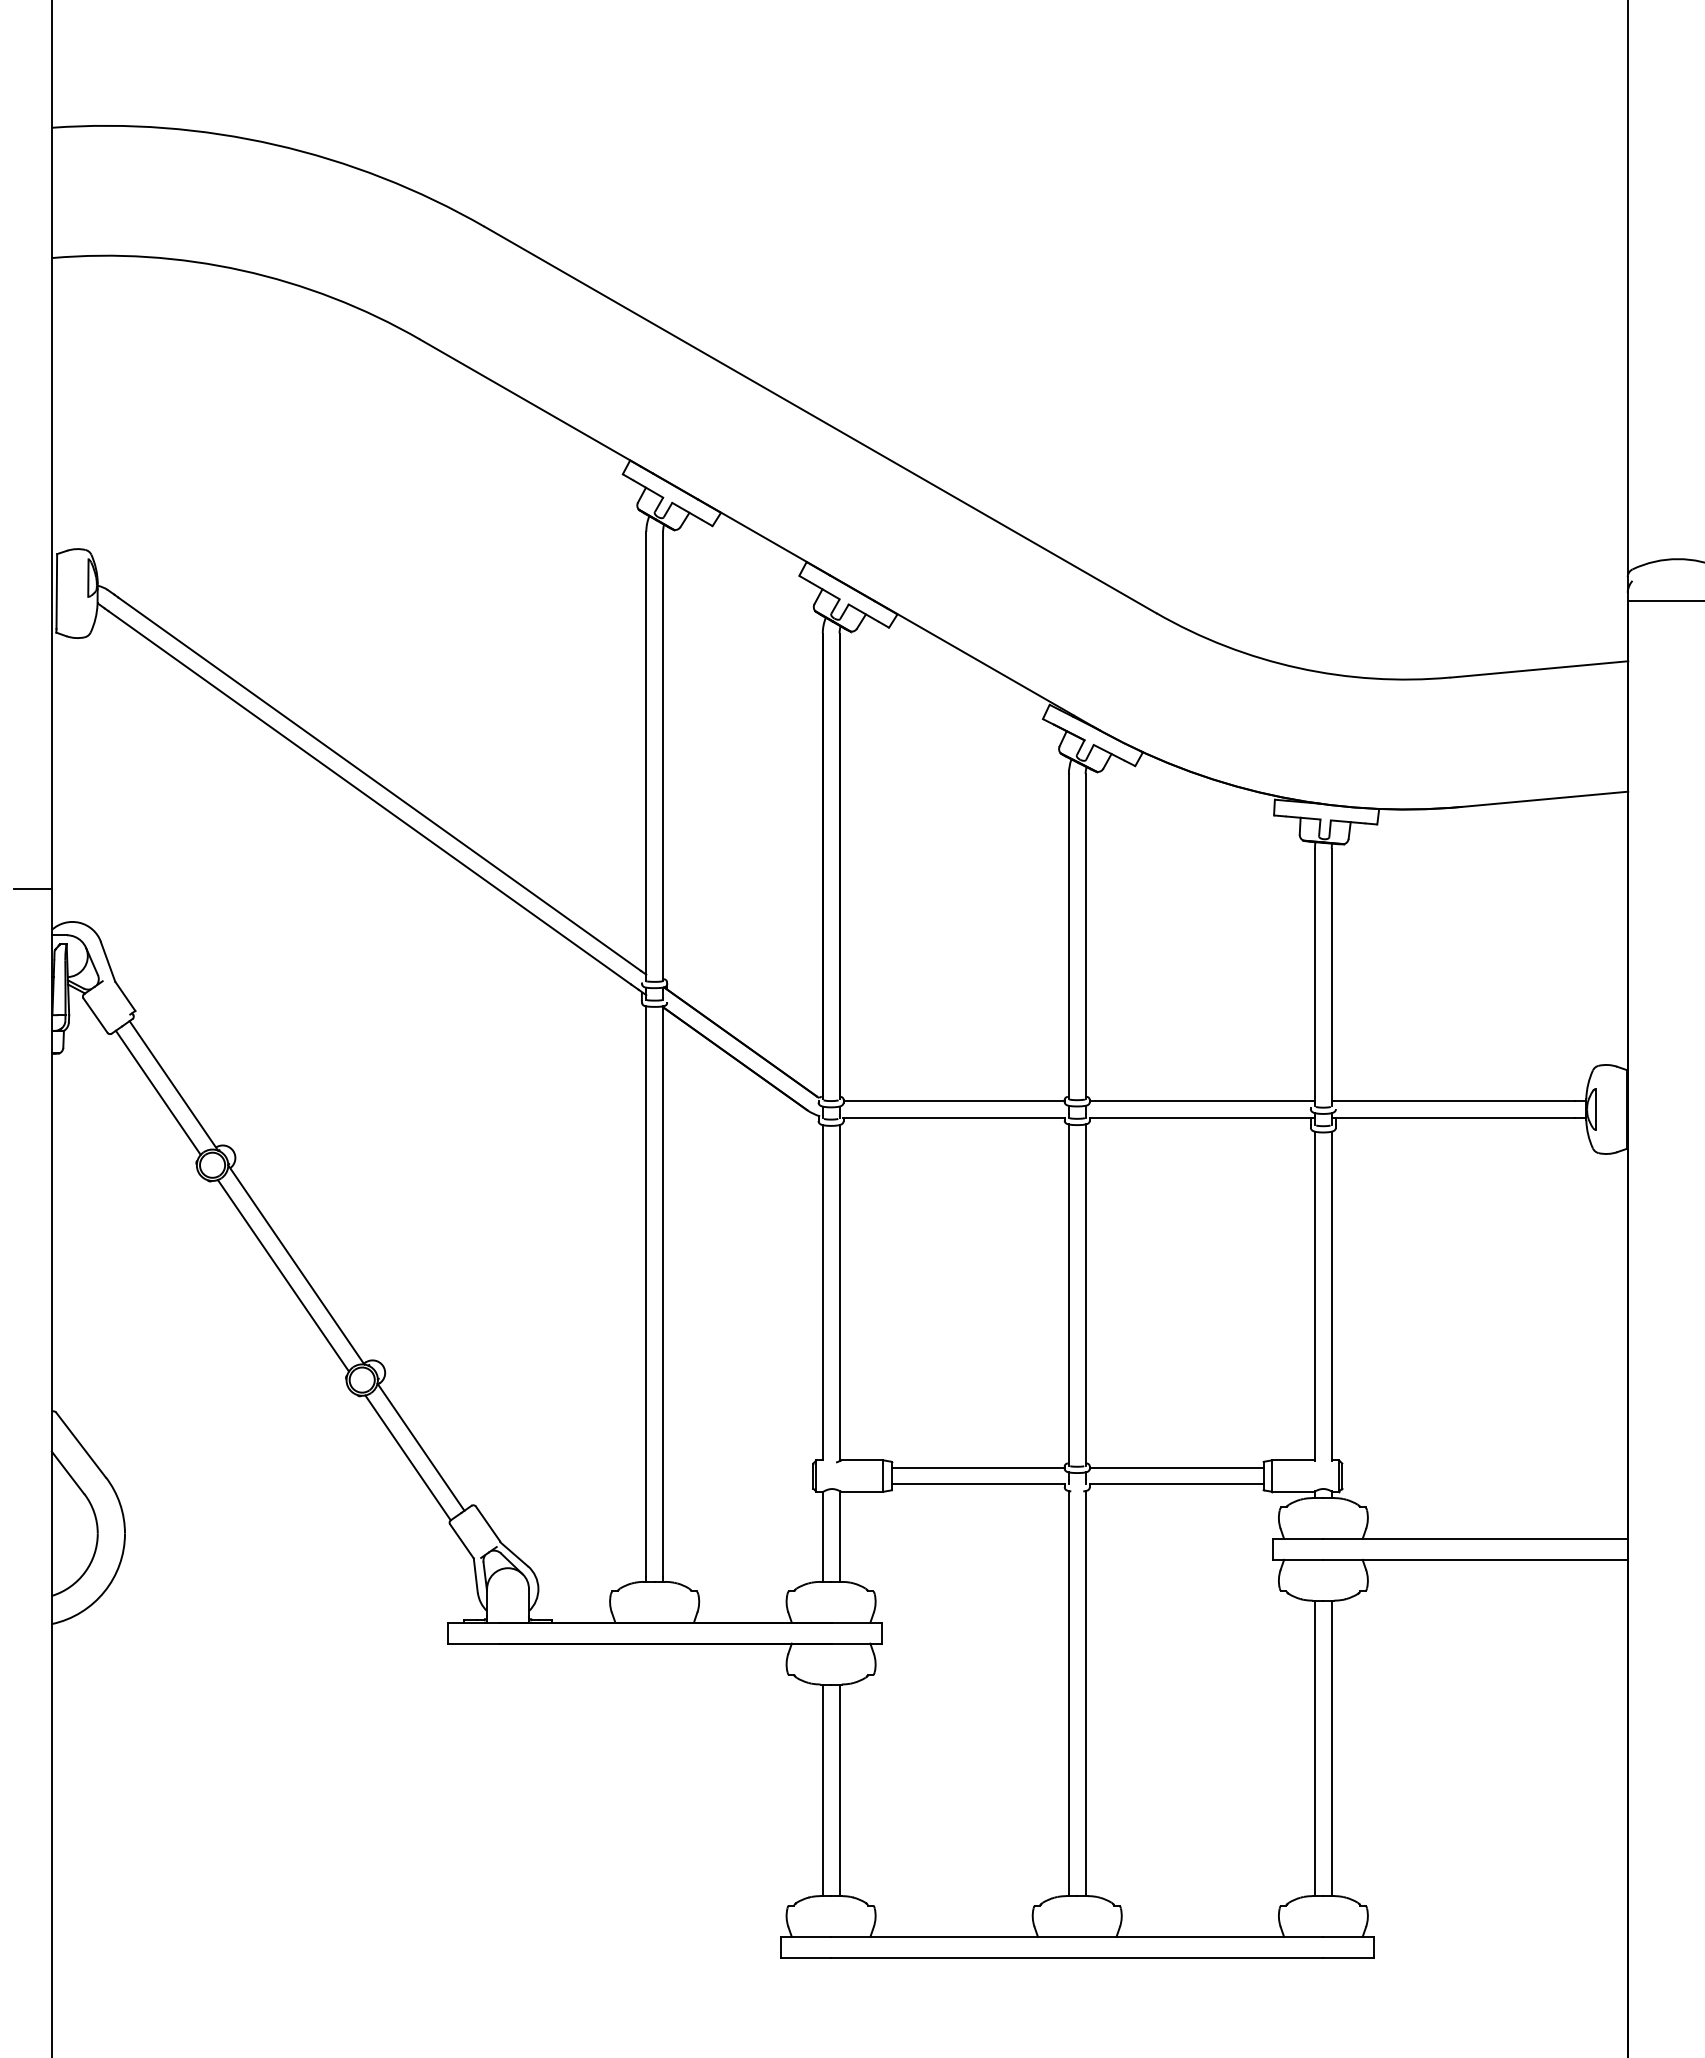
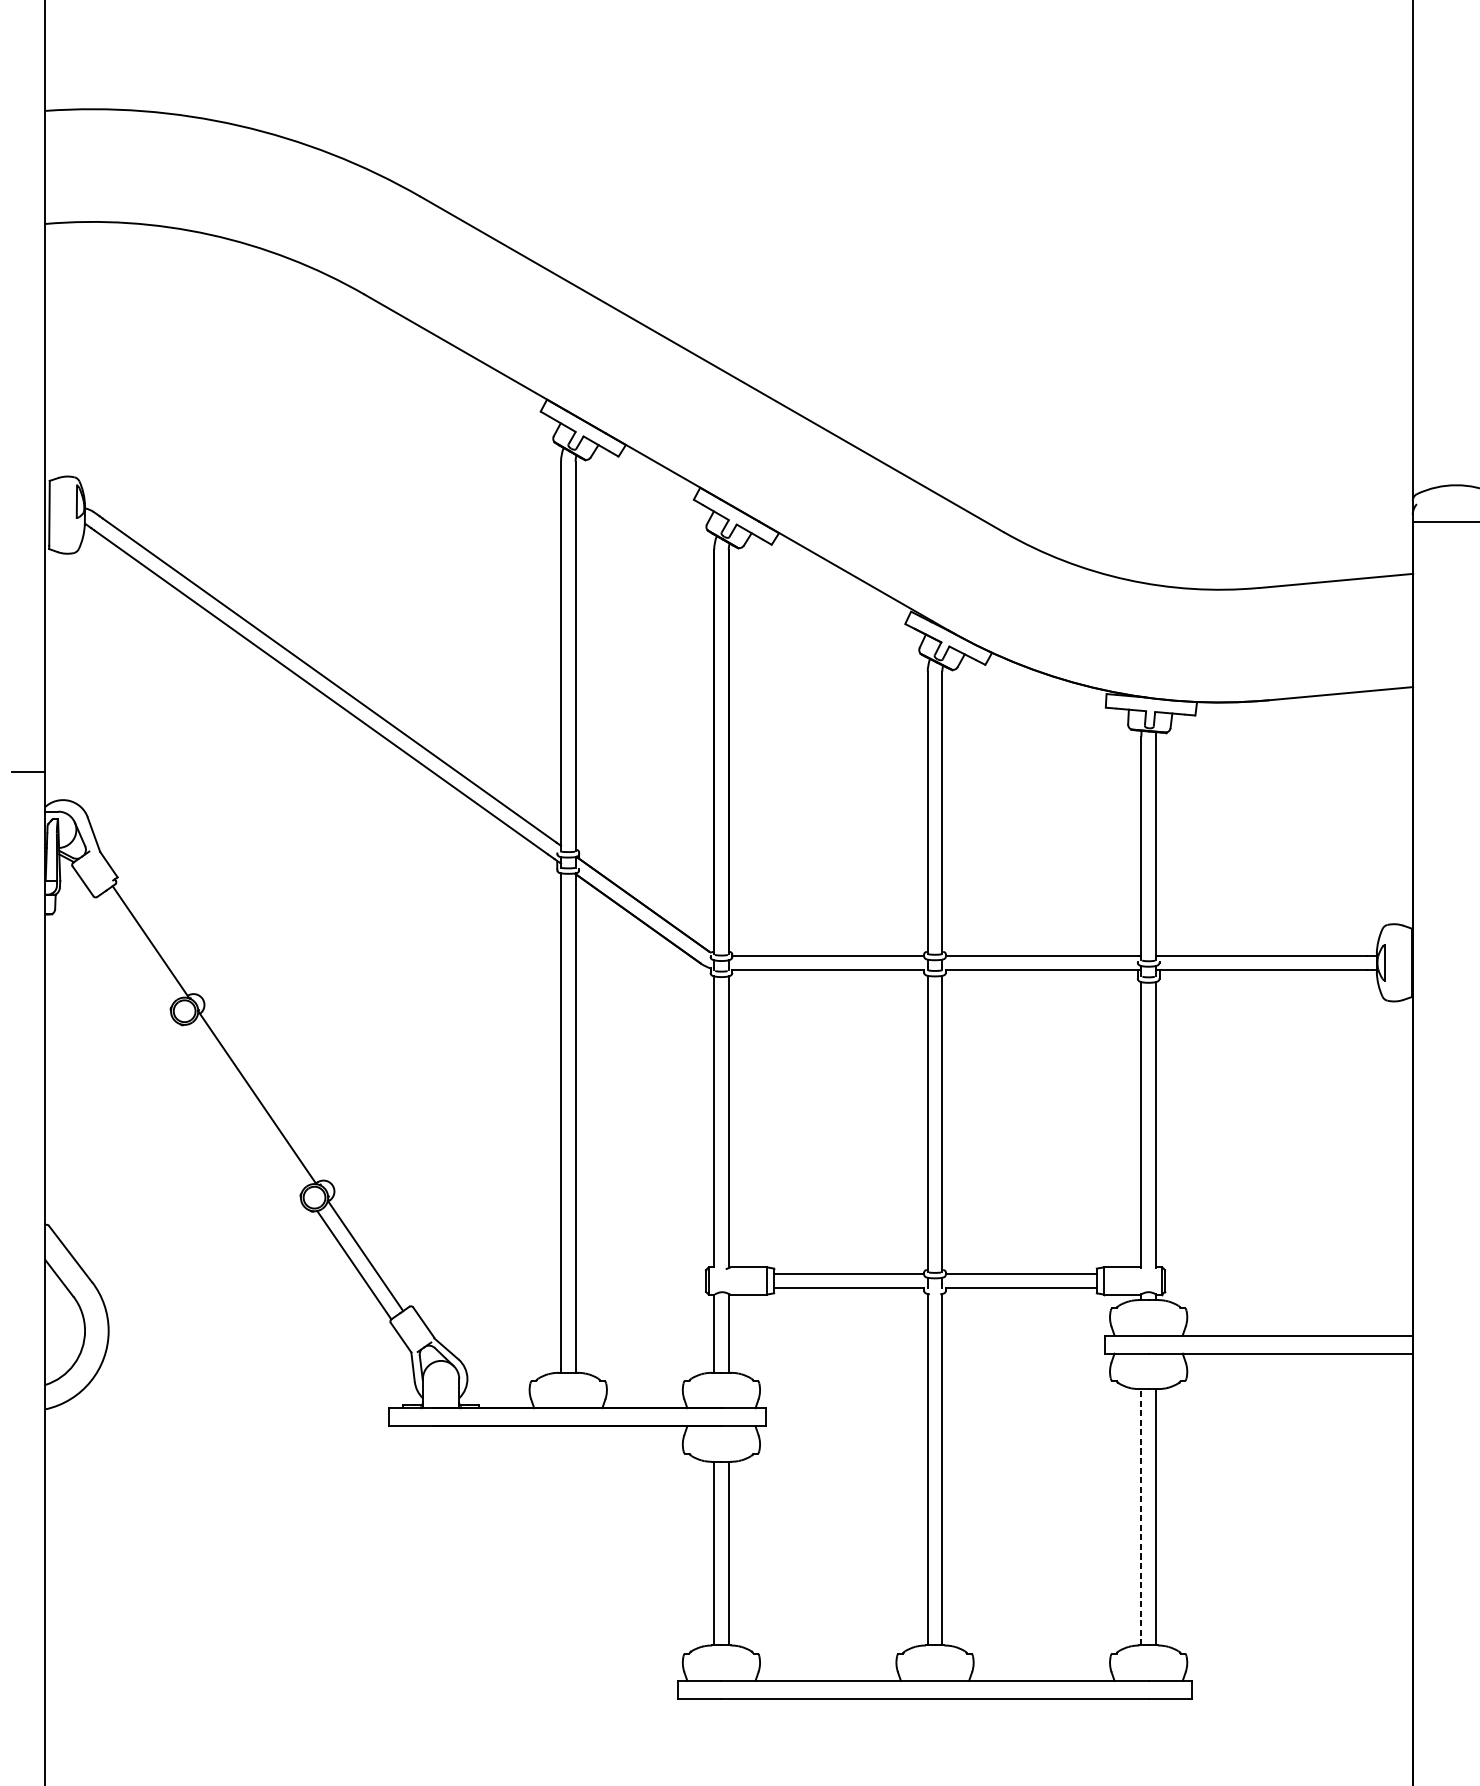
line: (157, 1092) -> (136, 948), removed
line: (283, 1275) -> (246, 1106), removed
line: (1315, 1748) -> (1141, 1517), solid -> dashed

